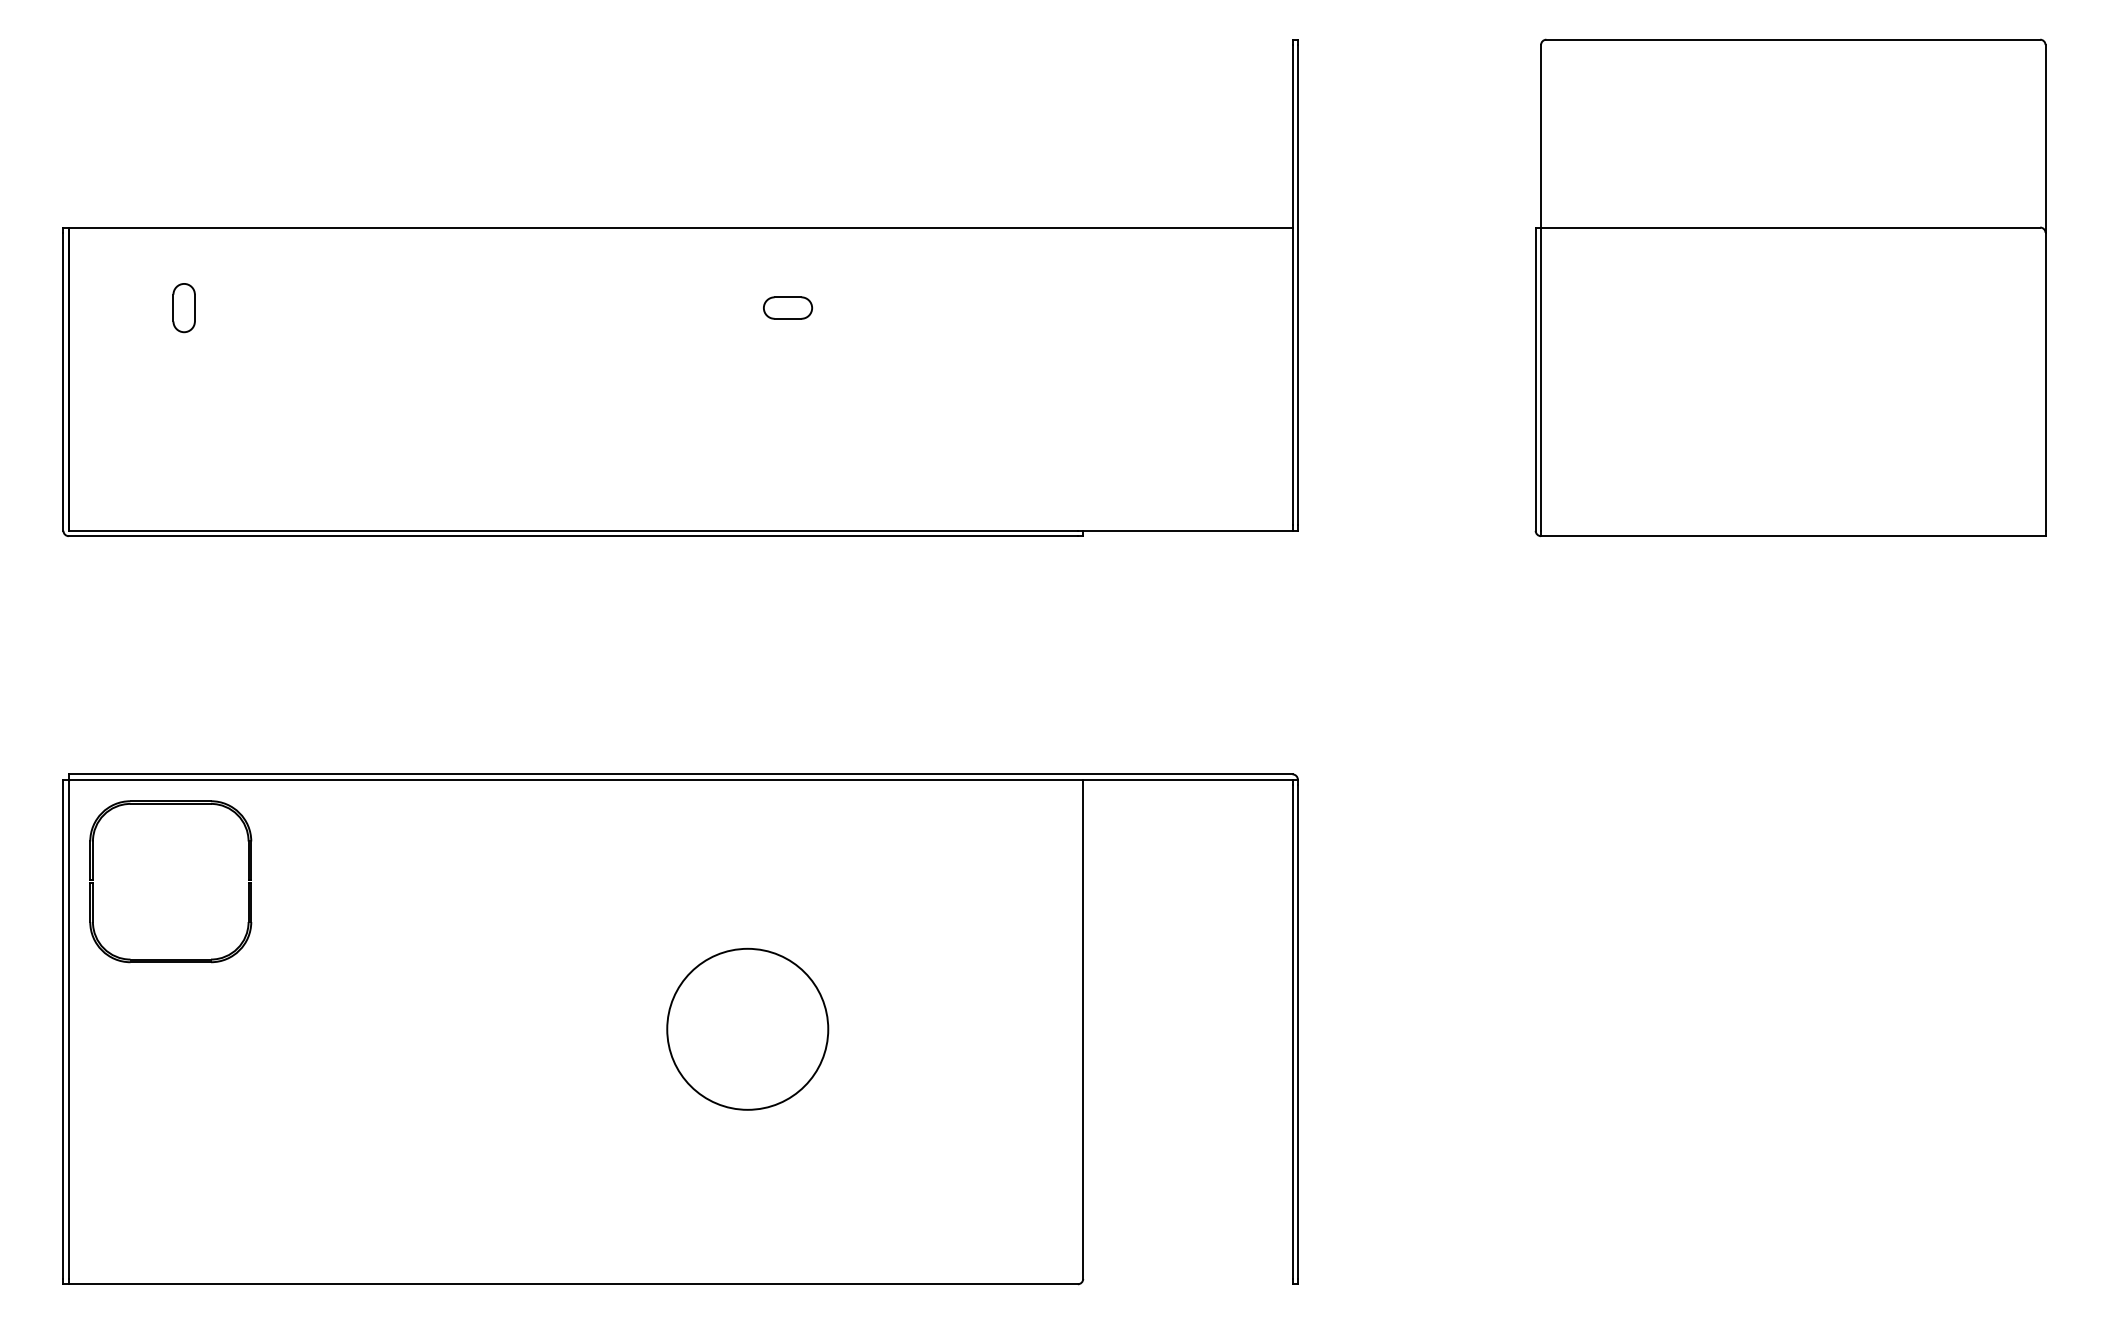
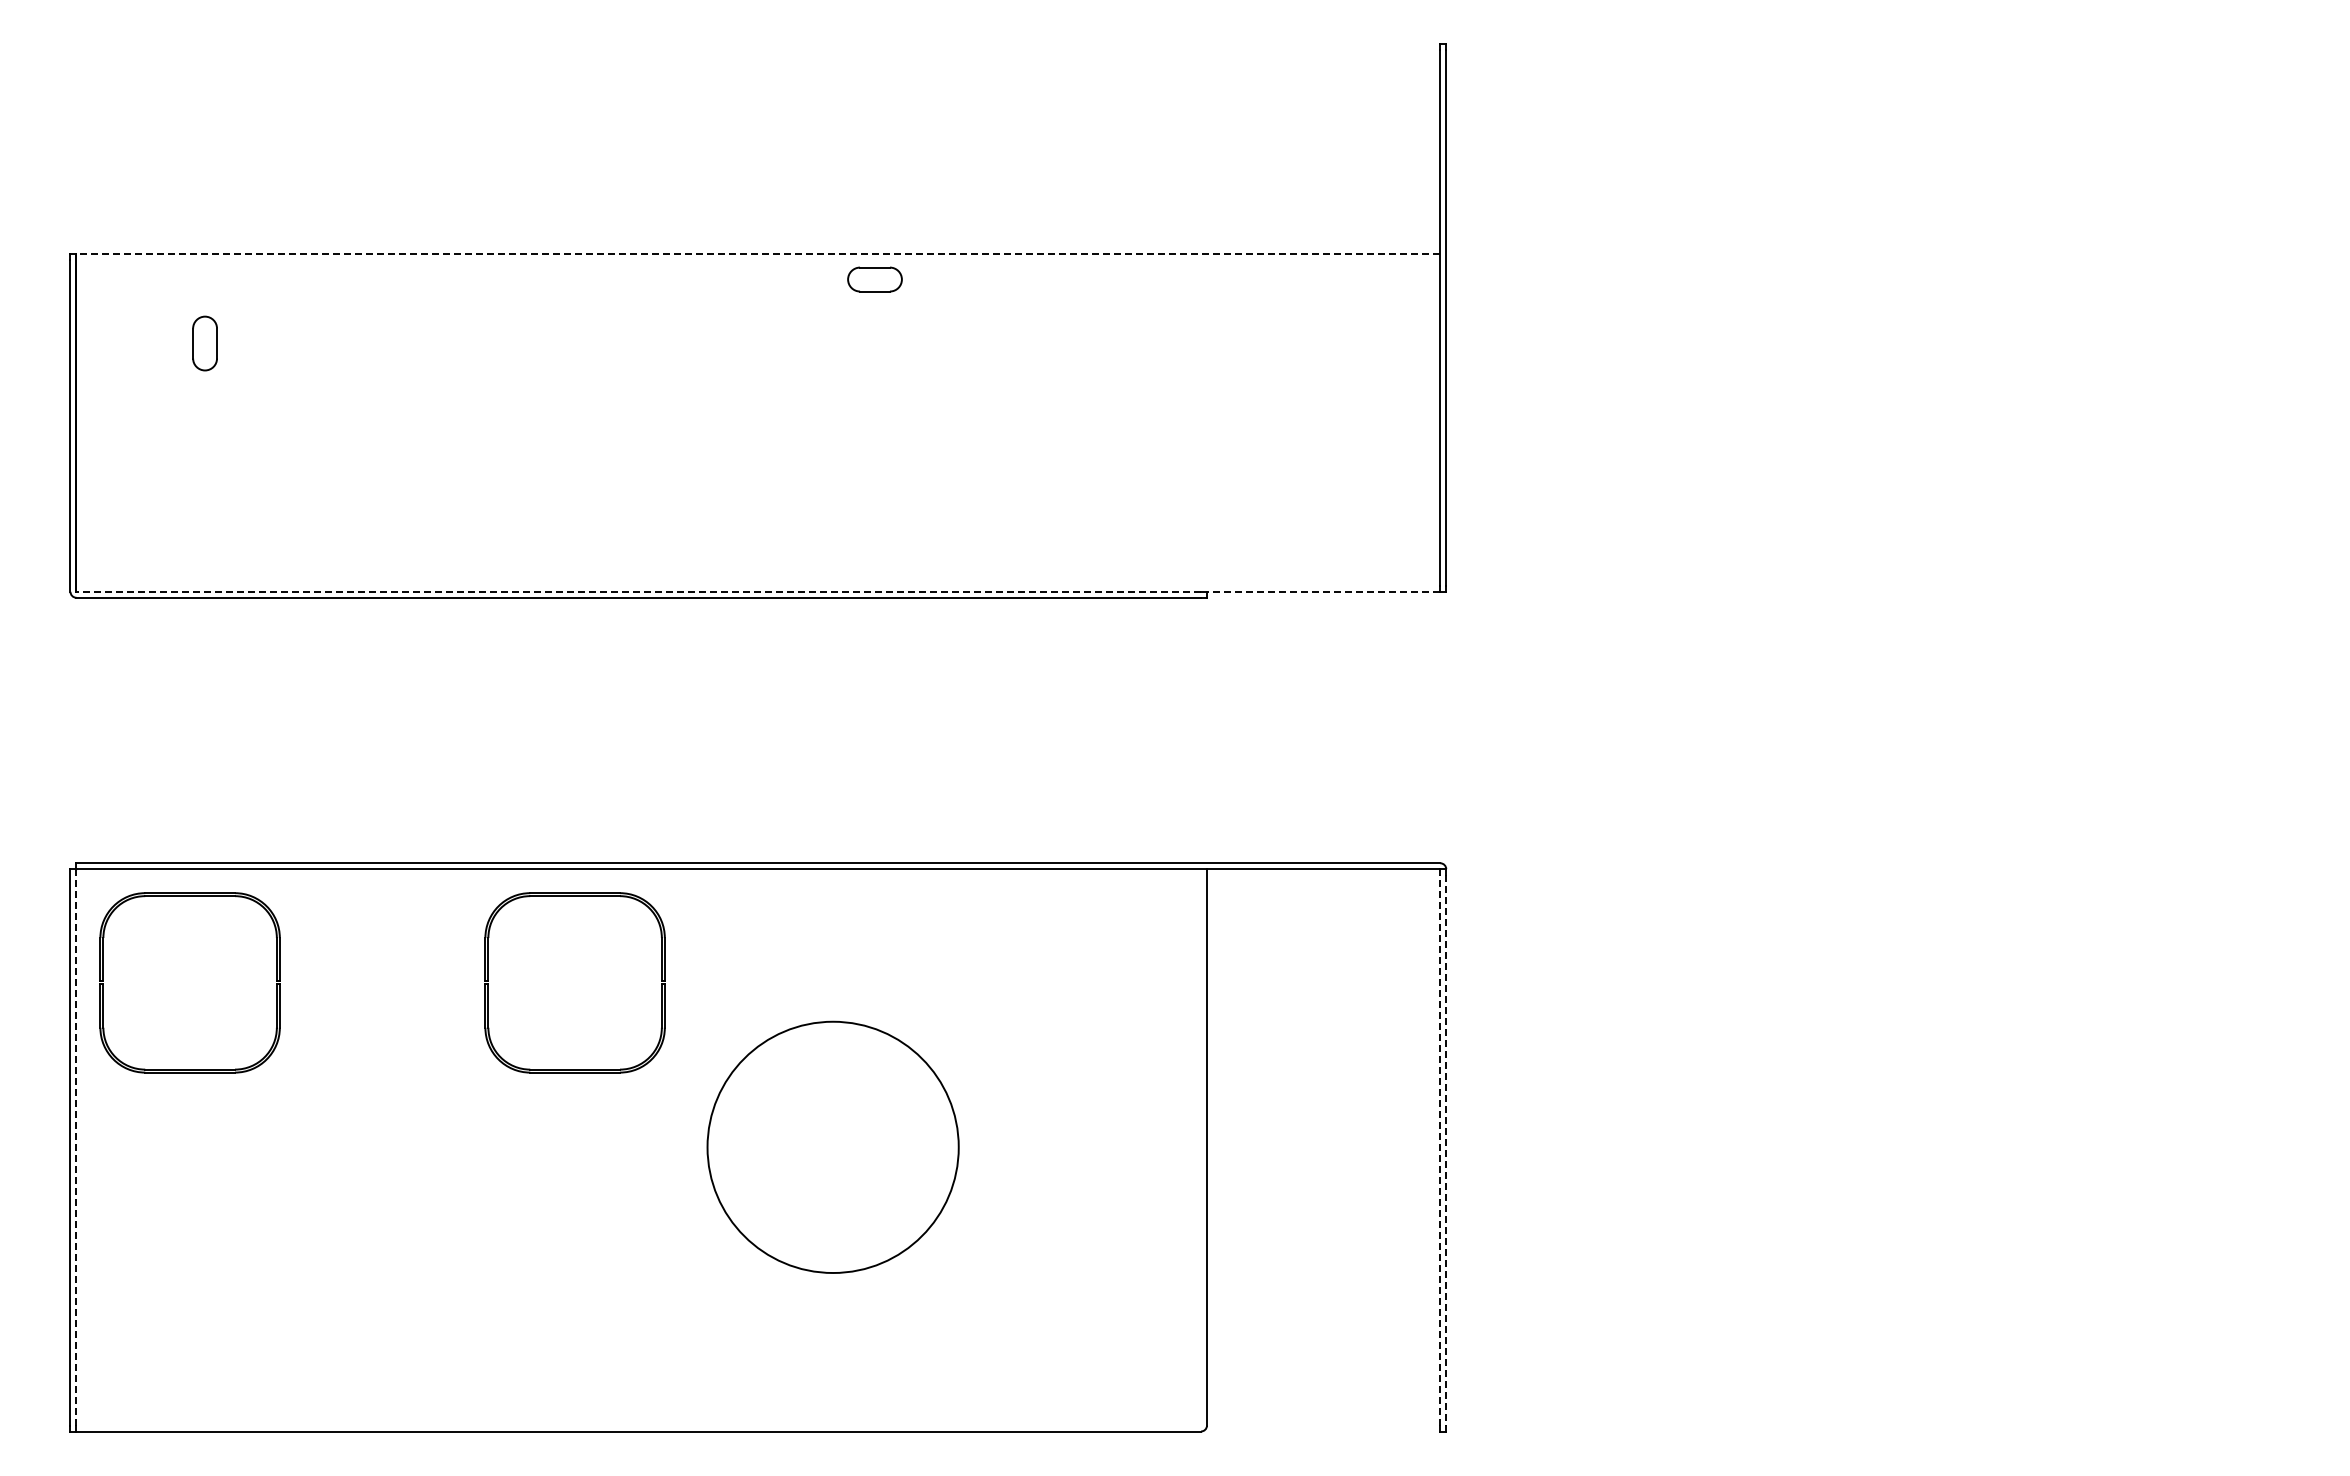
line: (680, 227) -> (758, 253), solid -> dashed
part: (1790, 287) -> (1995, 320), removed
part: (787, 308) -> (874, 279), moved
line: (573, 530) -> (638, 591), solid -> dashed
line: (1187, 530) -> (1323, 591), solid -> dashed
part: (515, 804) -> (574, 896), added
line: (68, 1029) -> (76, 1147), solid -> dashed
circle: (747, 1029) -> (832, 1147), size x1.4
line: (1292, 1031) -> (1440, 1149), solid -> dashed
line: (1298, 1032) -> (1446, 1150), solid -> dashed

